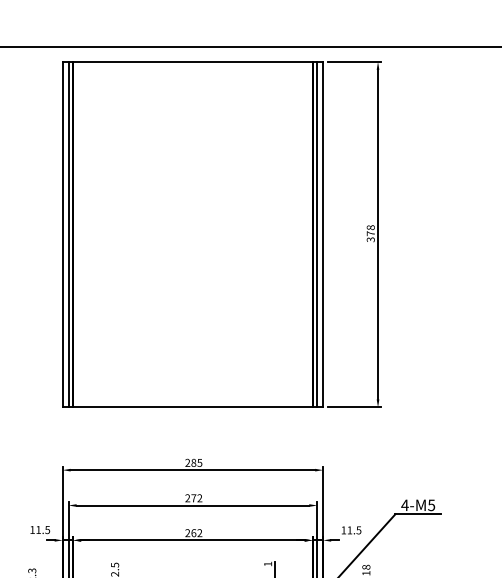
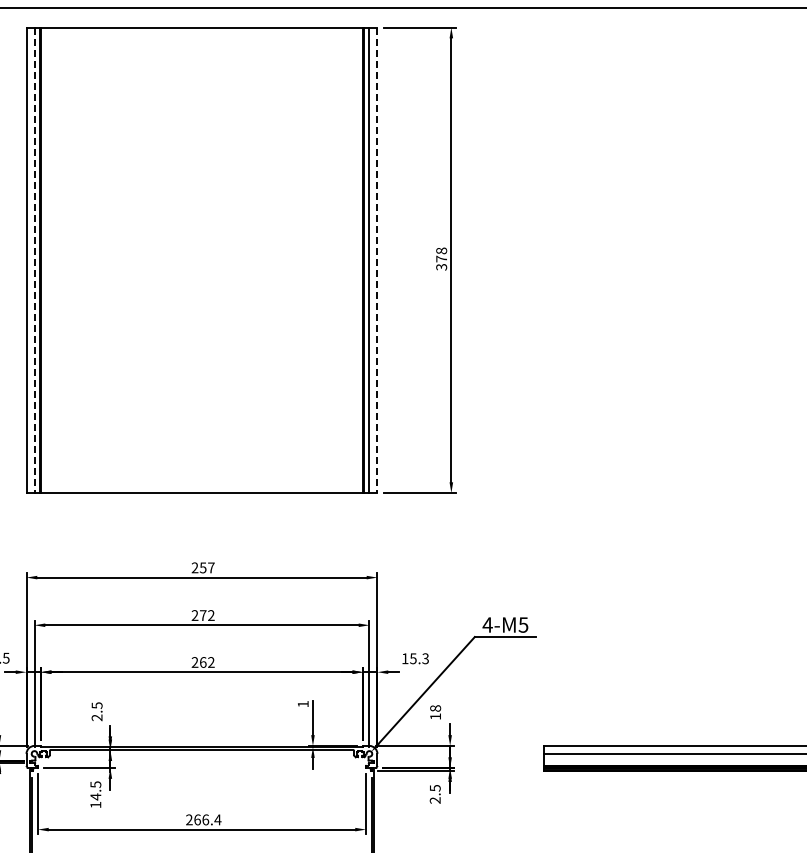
line: (68, 234) -> (34, 260), solid -> dashed
line: (323, 234) -> (377, 260), solid -> dashed
text: (197, 462) -> (207, 567), 285 -> 257
text: (354, 530) -> (419, 658), 11.5 -> 15.3

